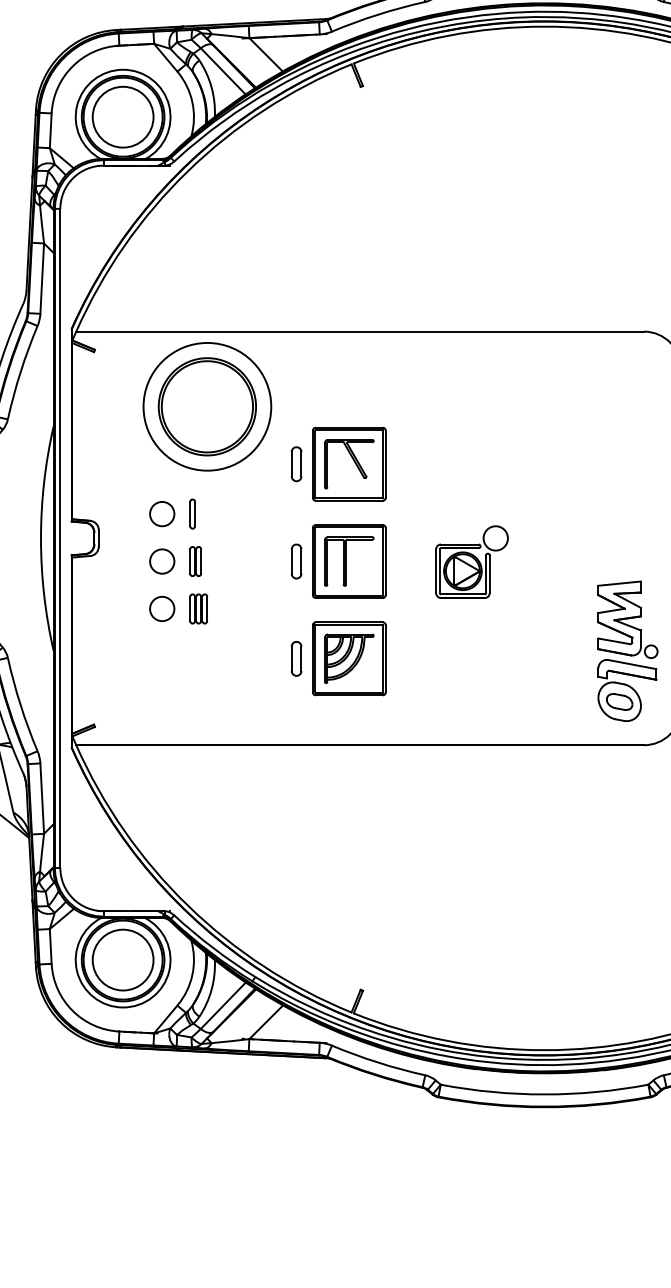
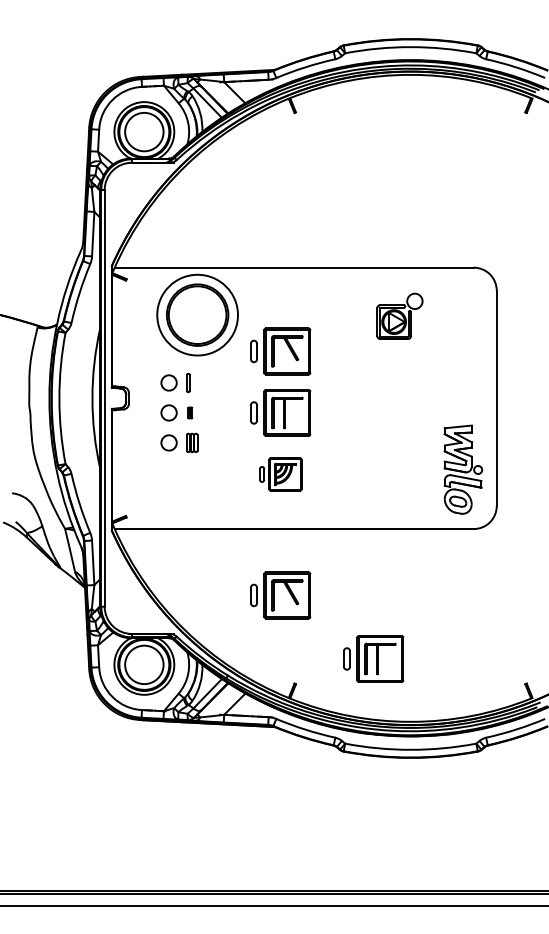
part: (196, 560) -> (190, 412), size x0.6
part: (471, 560) -> (399, 315), moved
part: (338, 658) -> (280, 474), size x0.7
part: (338, 850) -> (280, 595), added
part: (485, 949) -> (373, 658), added

